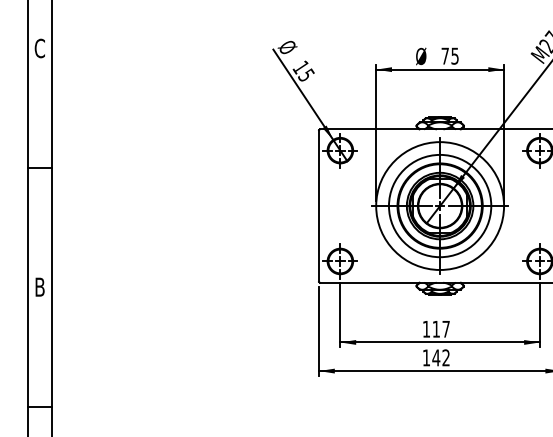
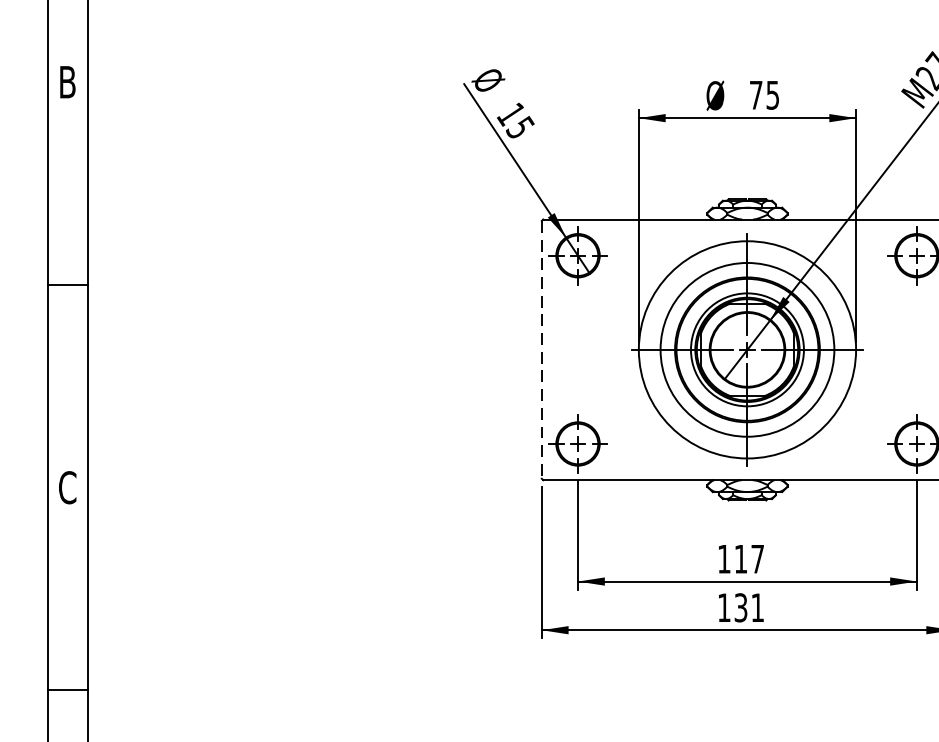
text: (39, 48) -> (66, 82), C -> B
line: (319, 206) -> (542, 350), solid -> dashed
text: (39, 286) -> (66, 486), B -> C
text: (440, 357) -> (748, 607), 142 -> 131

